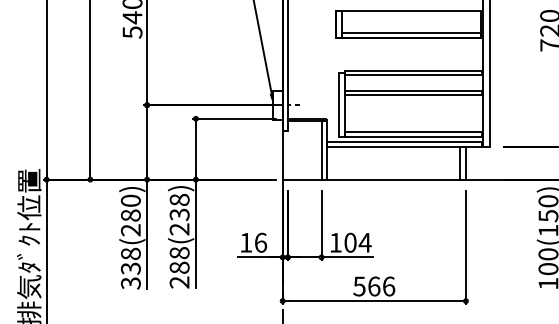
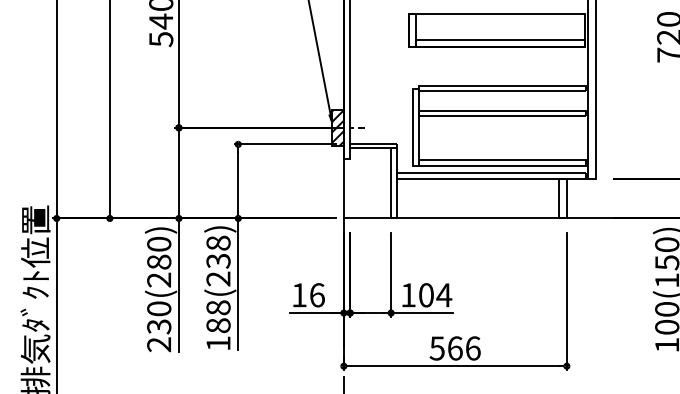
hatch: (277, 104) -> (337, 127), added
text: (131, 268) -> (159, 326), 338(280) -> 230(280)
text: (179, 282) -> (218, 343), 288(238) -> 188(238)

